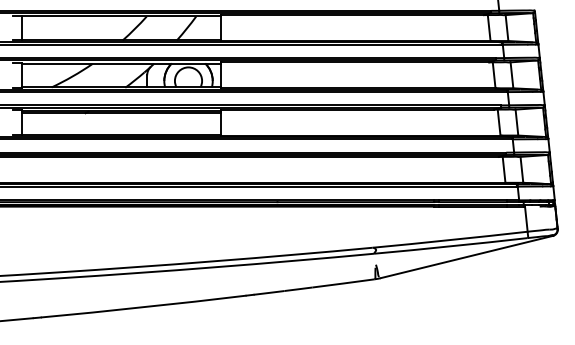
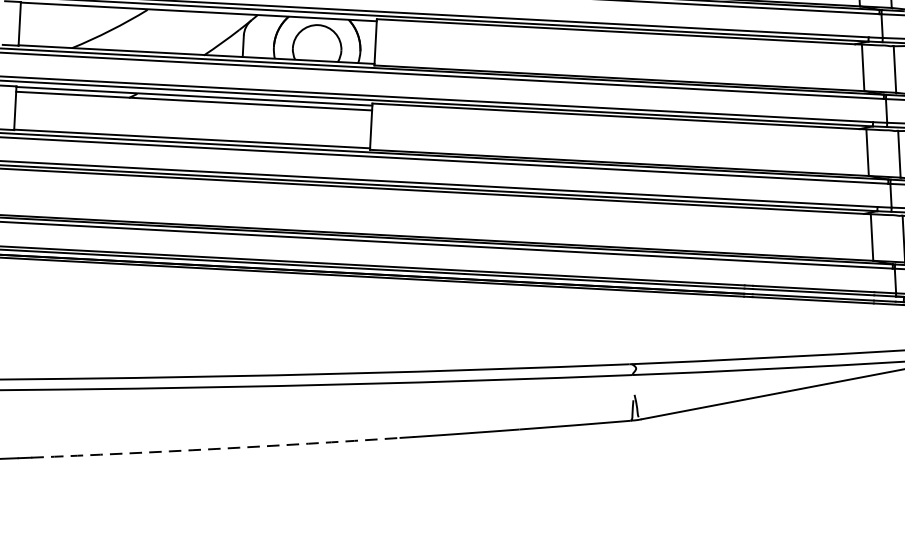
arc: (143, 307) -> (215, 449), solid -> dashed

